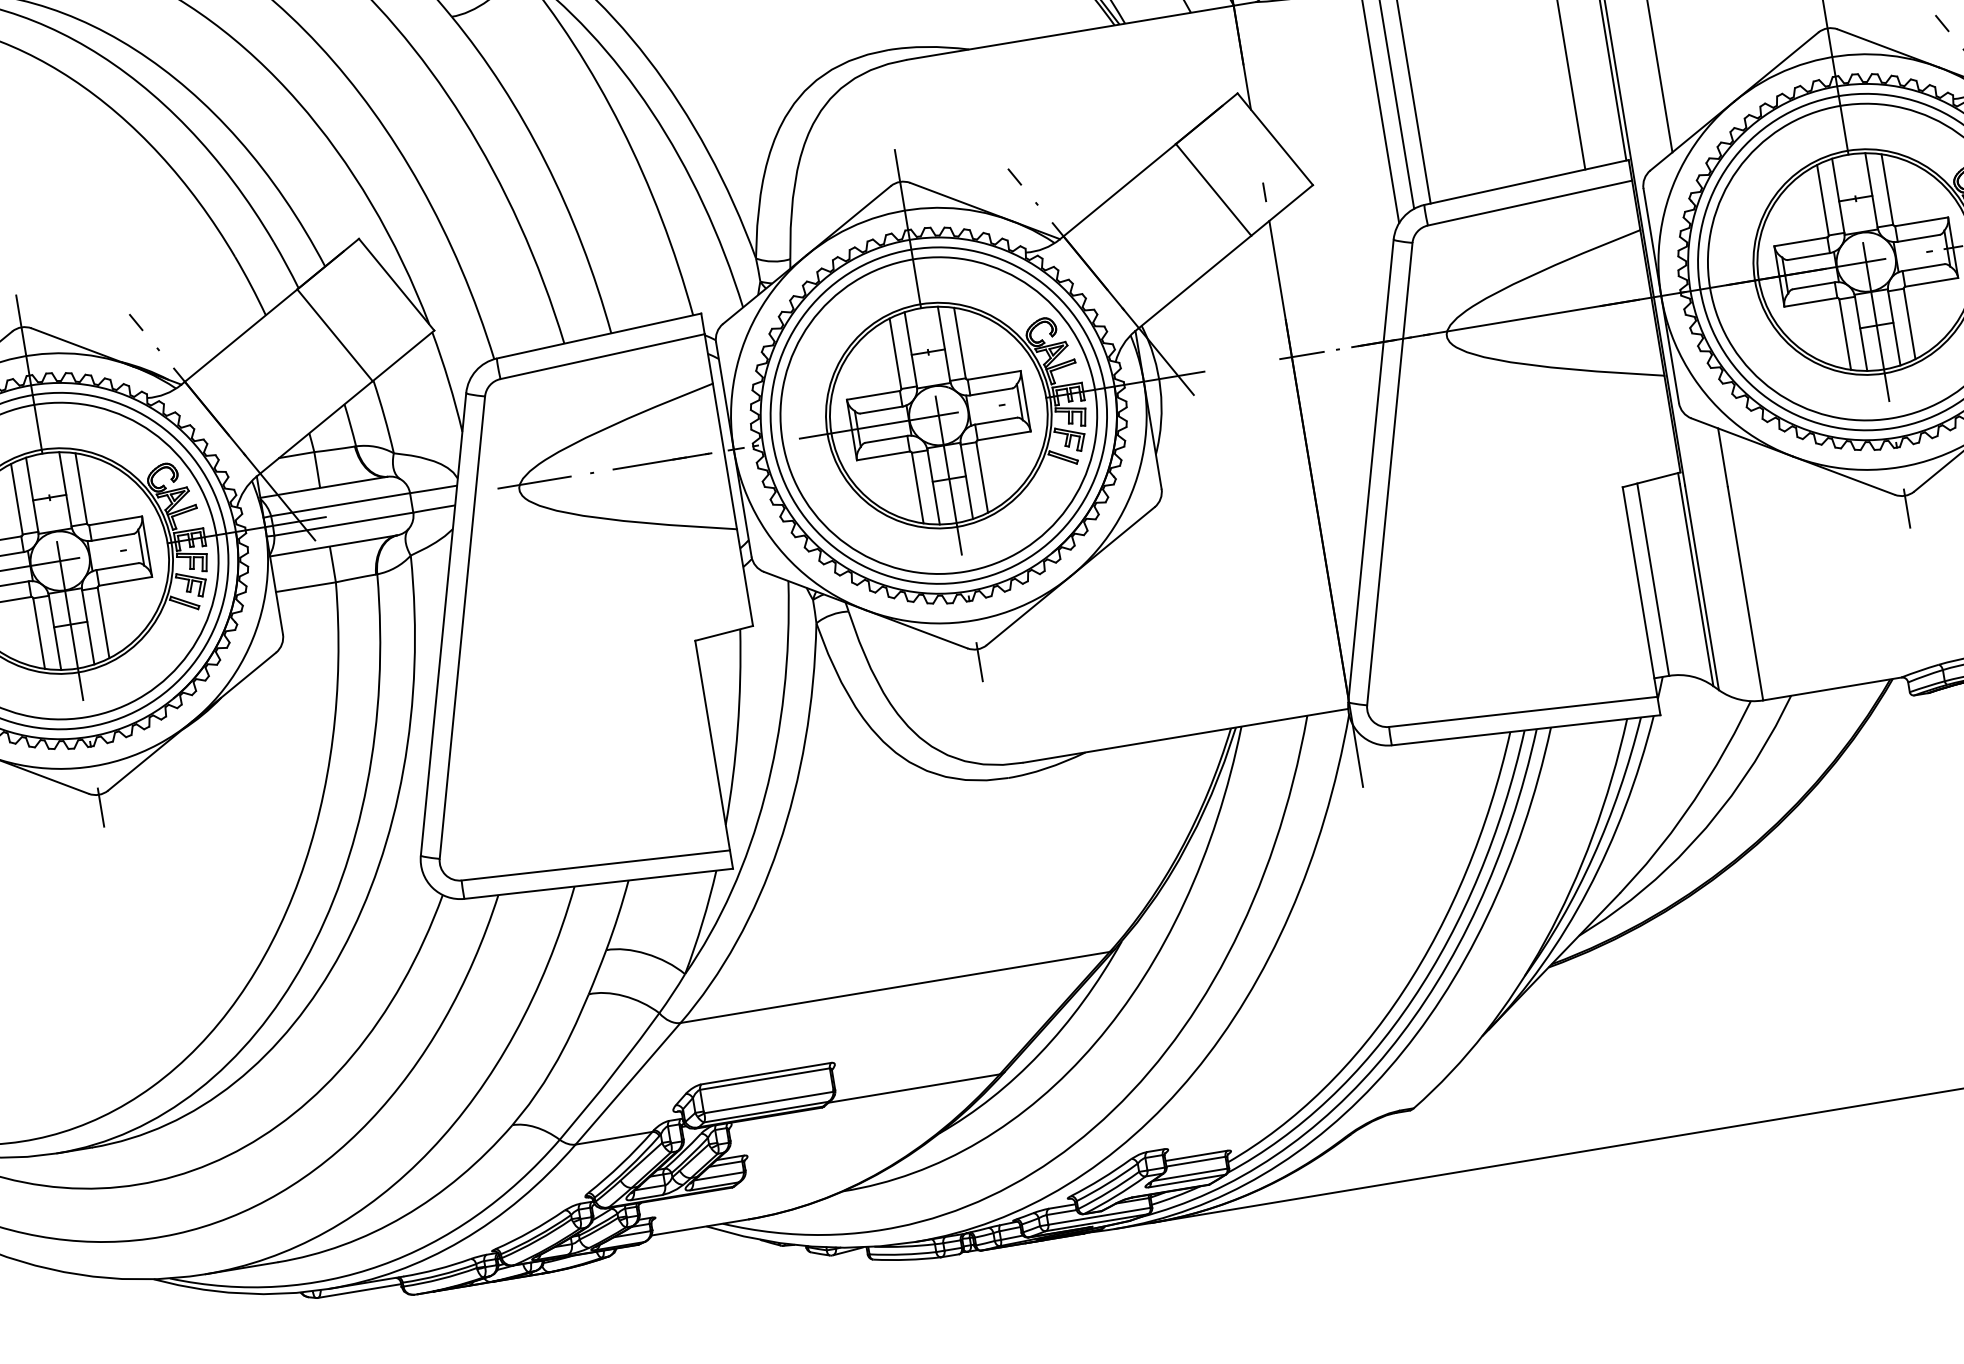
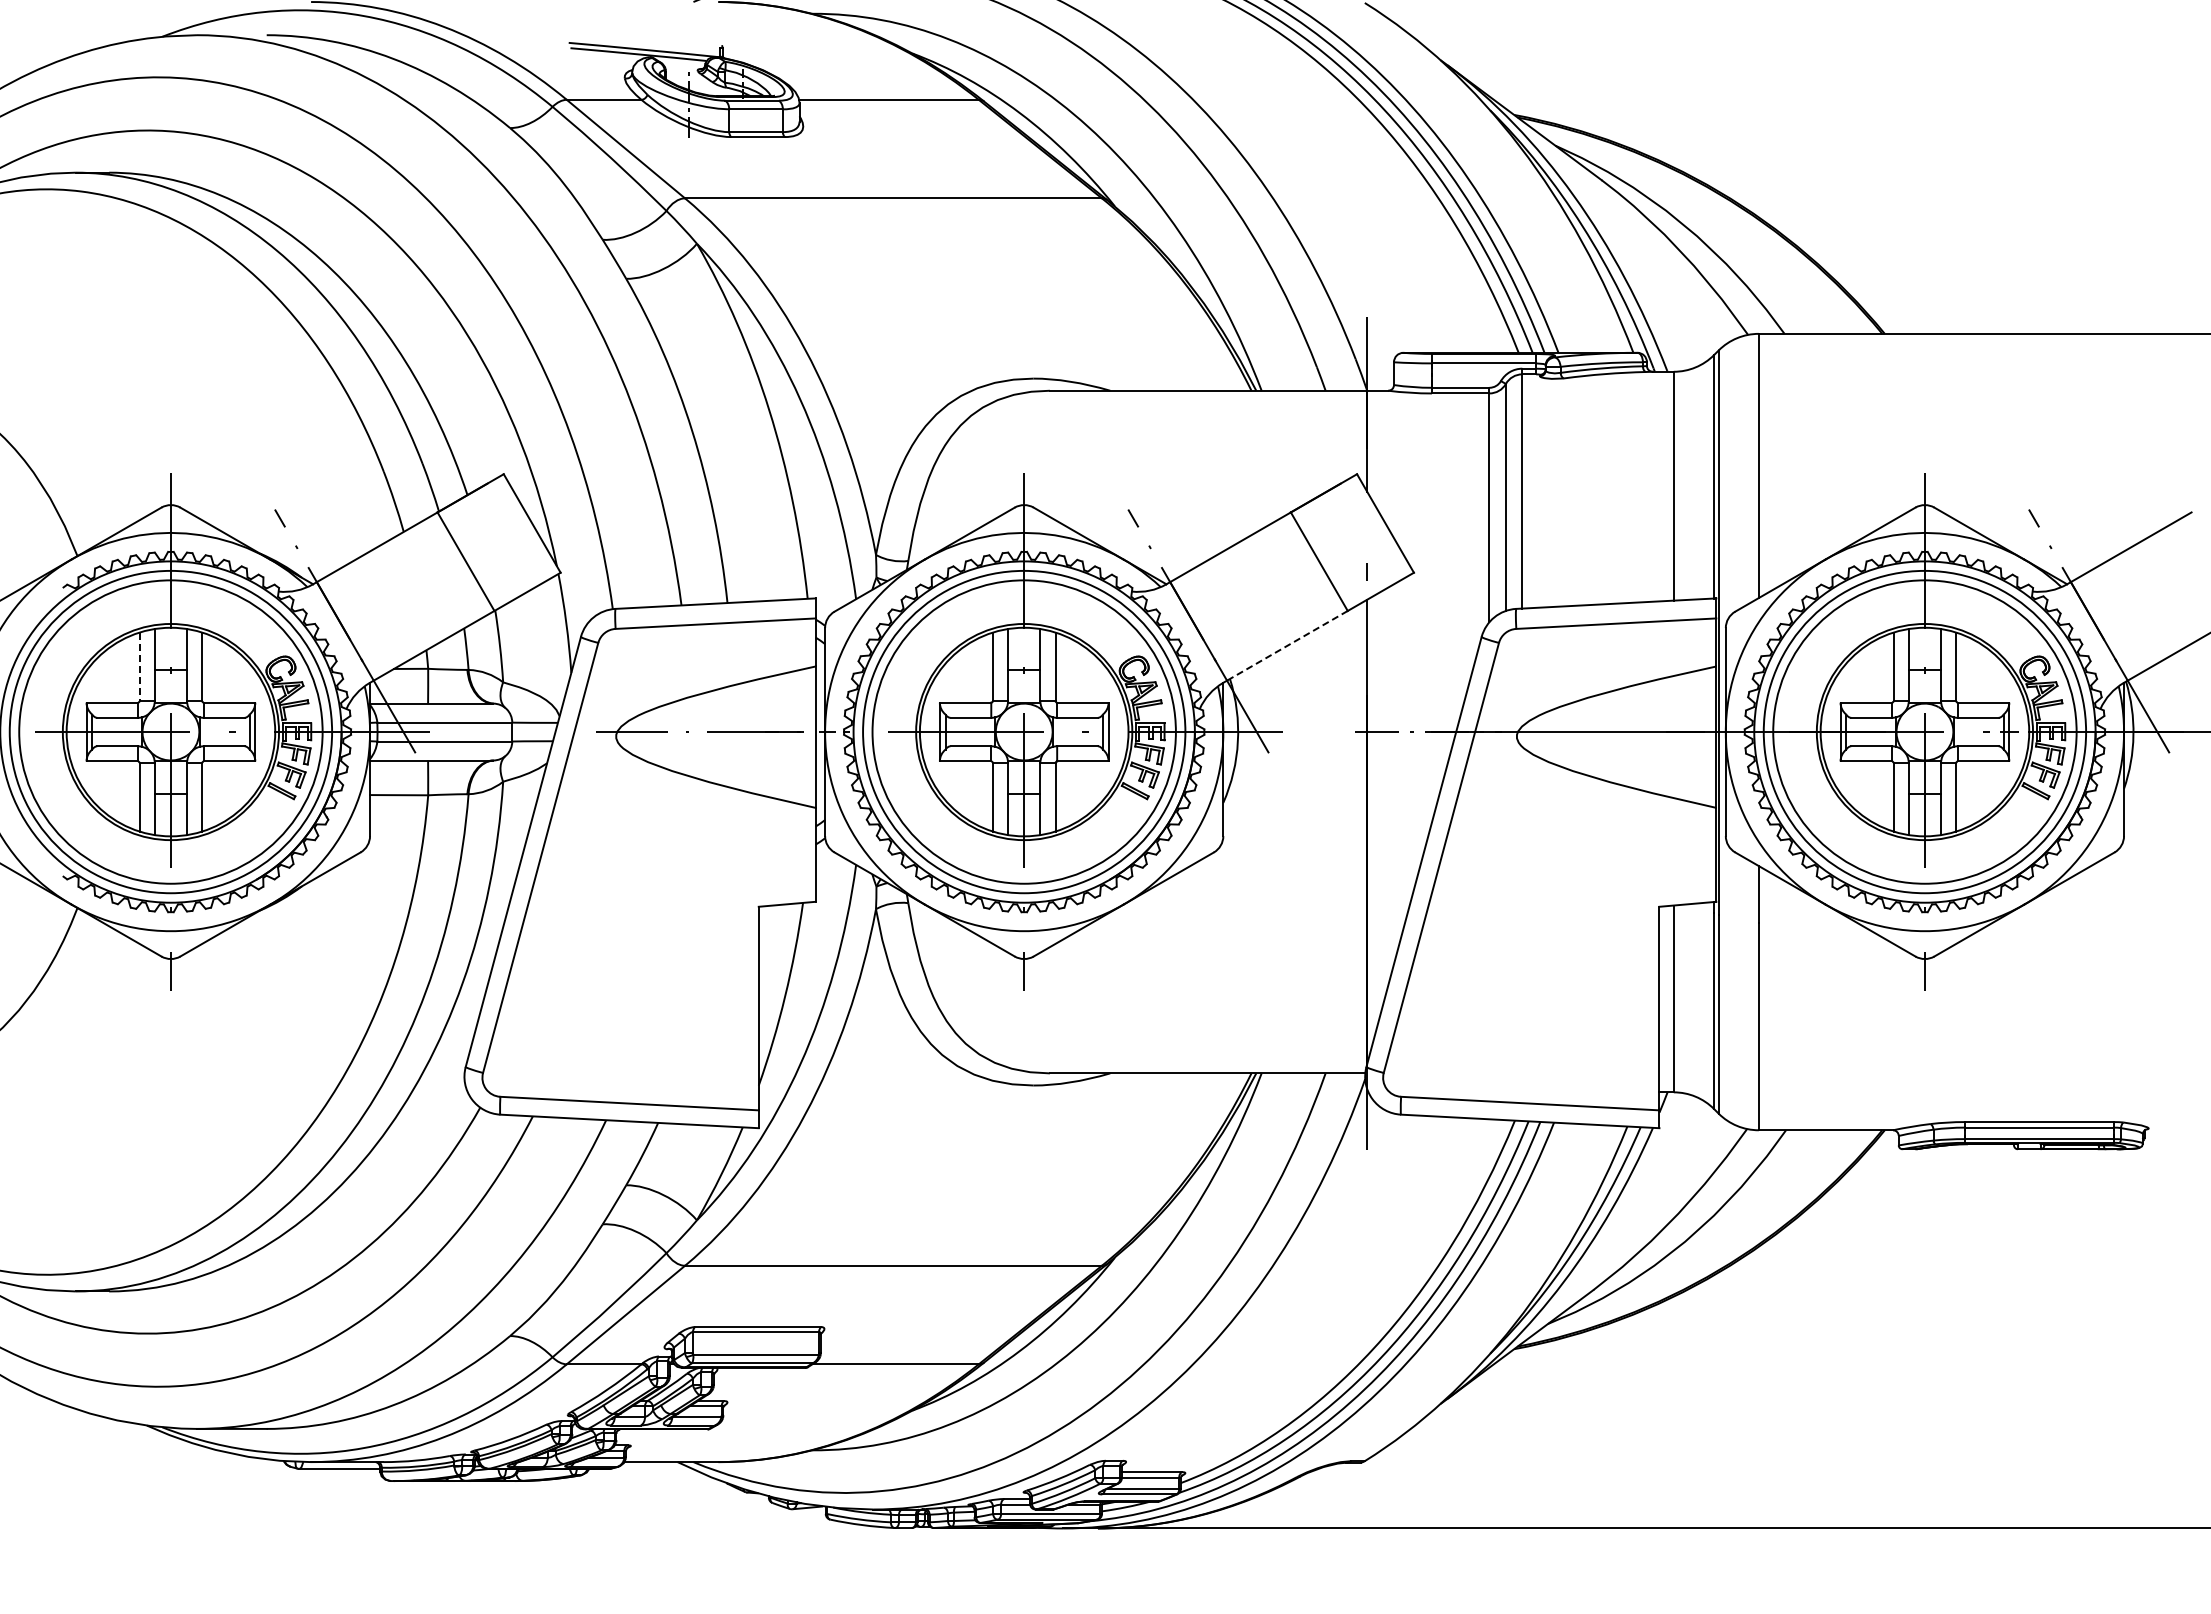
line: (1195, 281) -> (1287, 645), solid -> dashed
line: (16, 499) -> (139, 667), solid -> dashed

